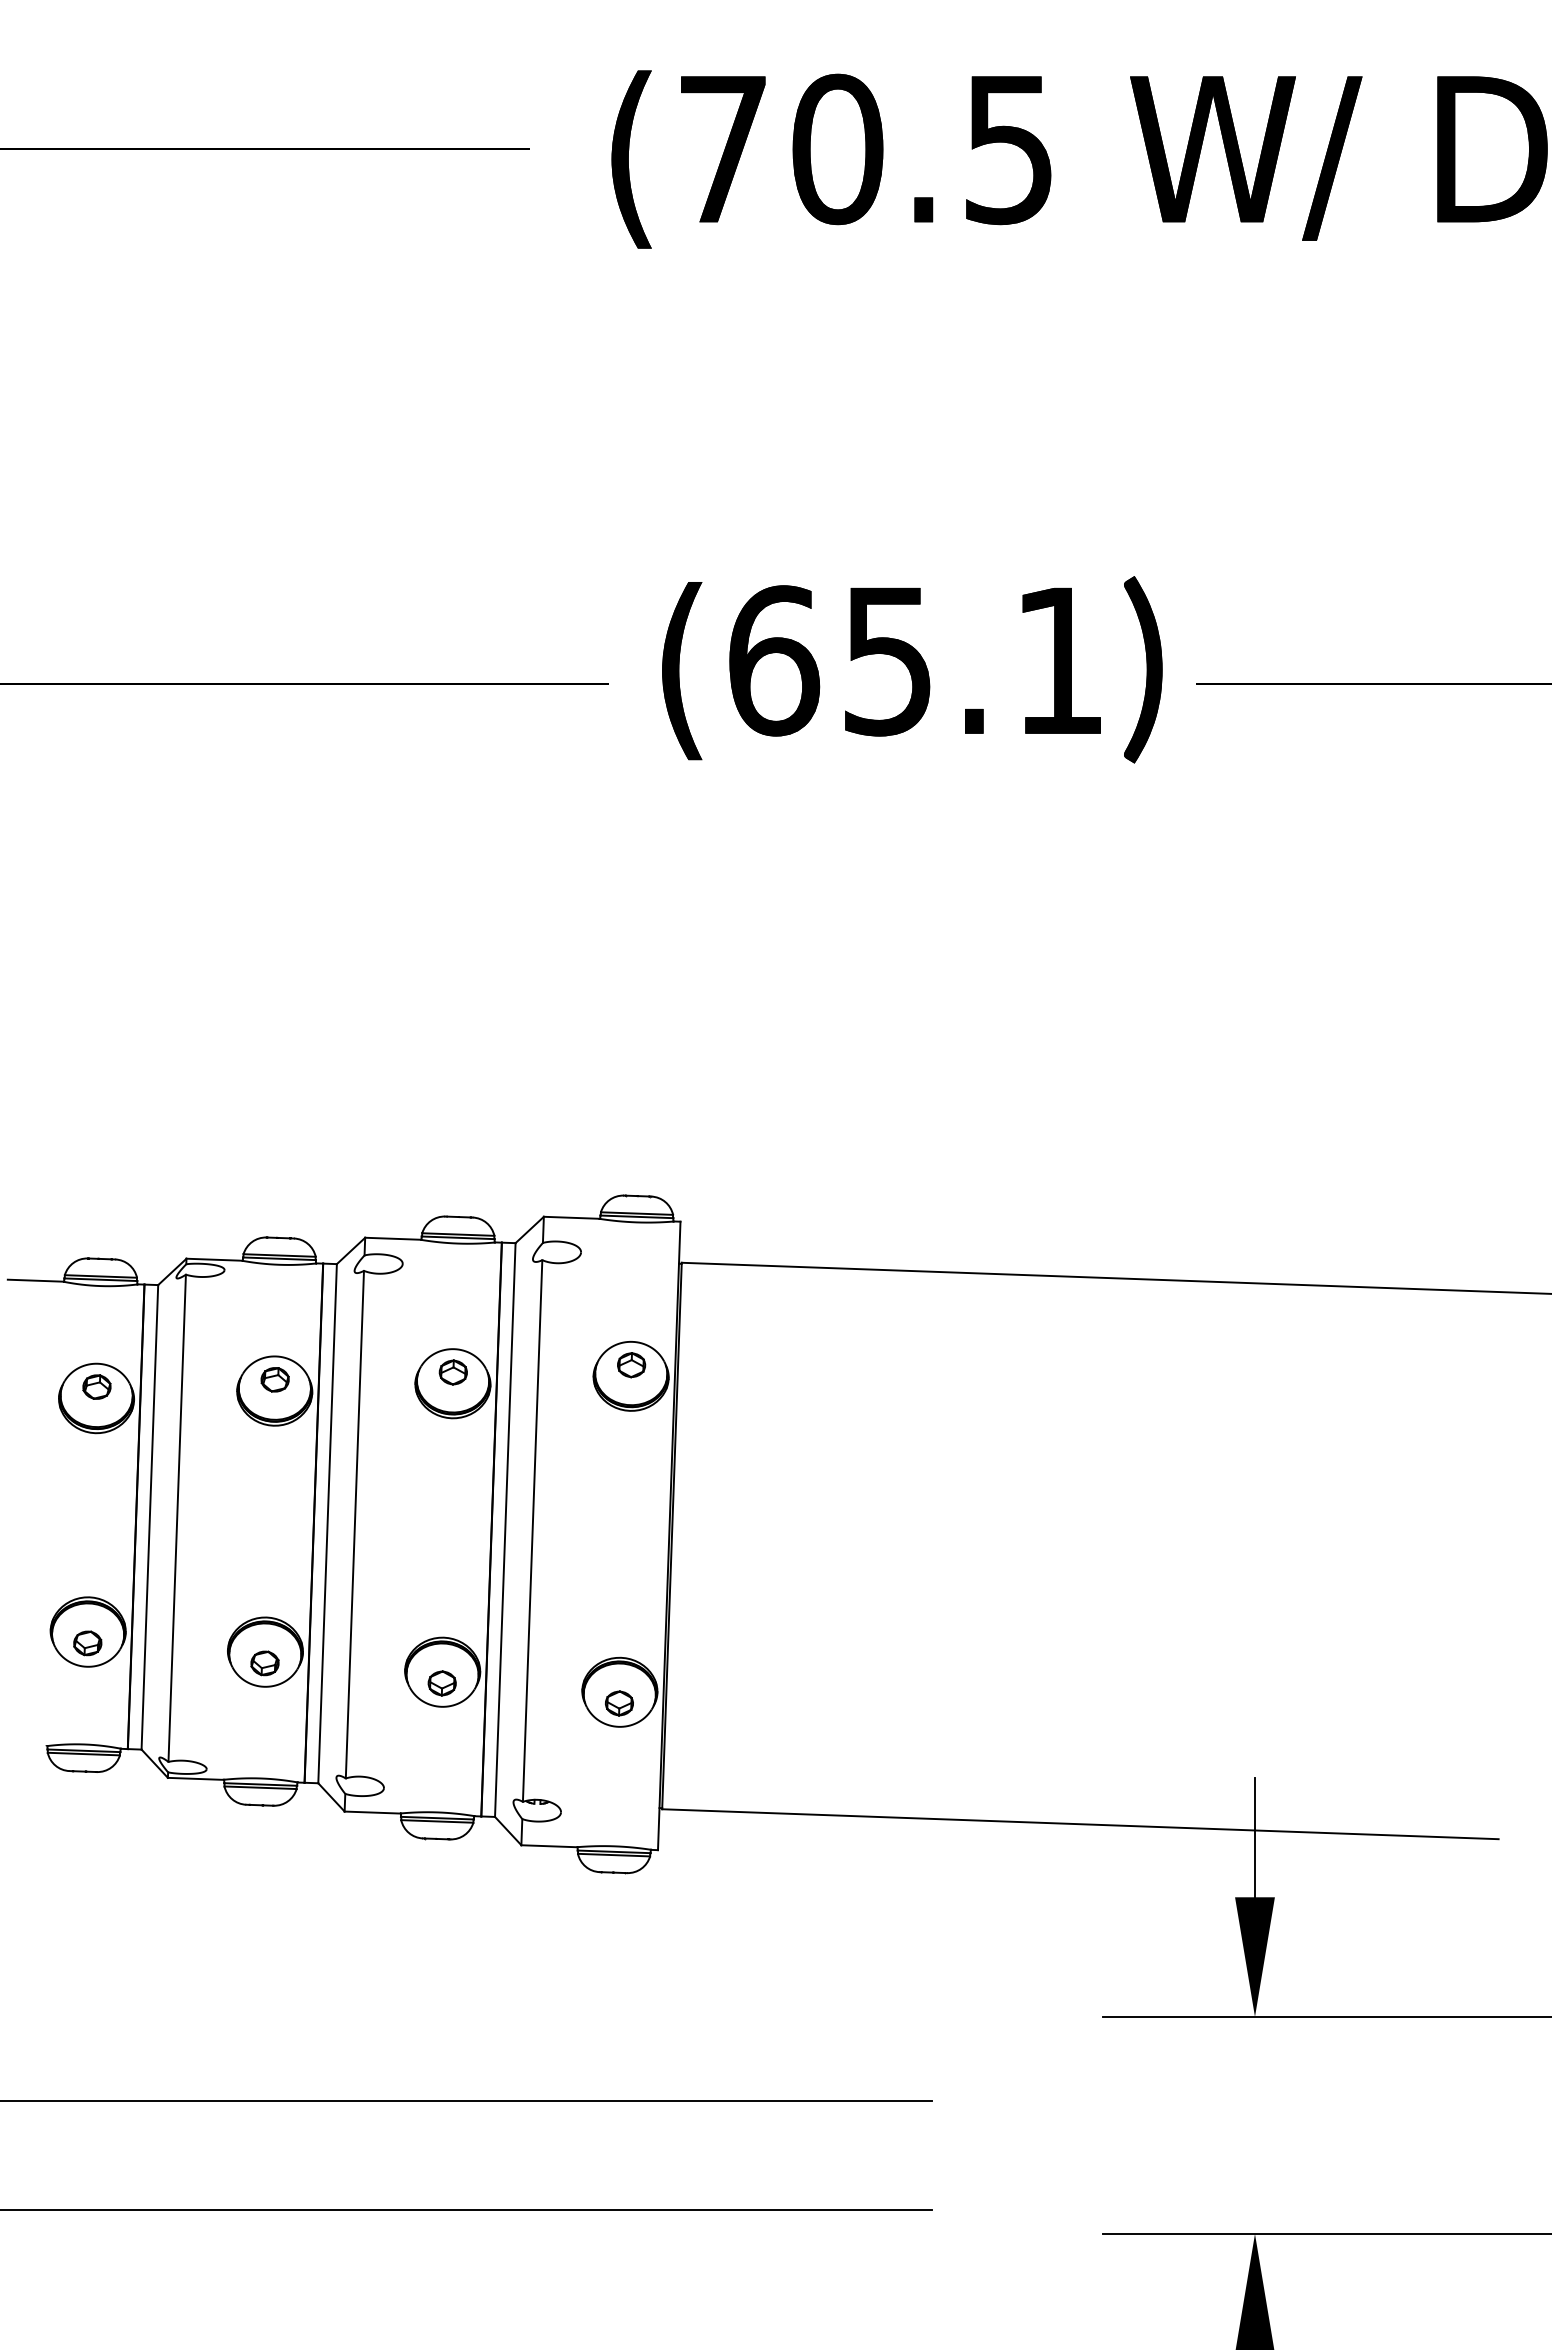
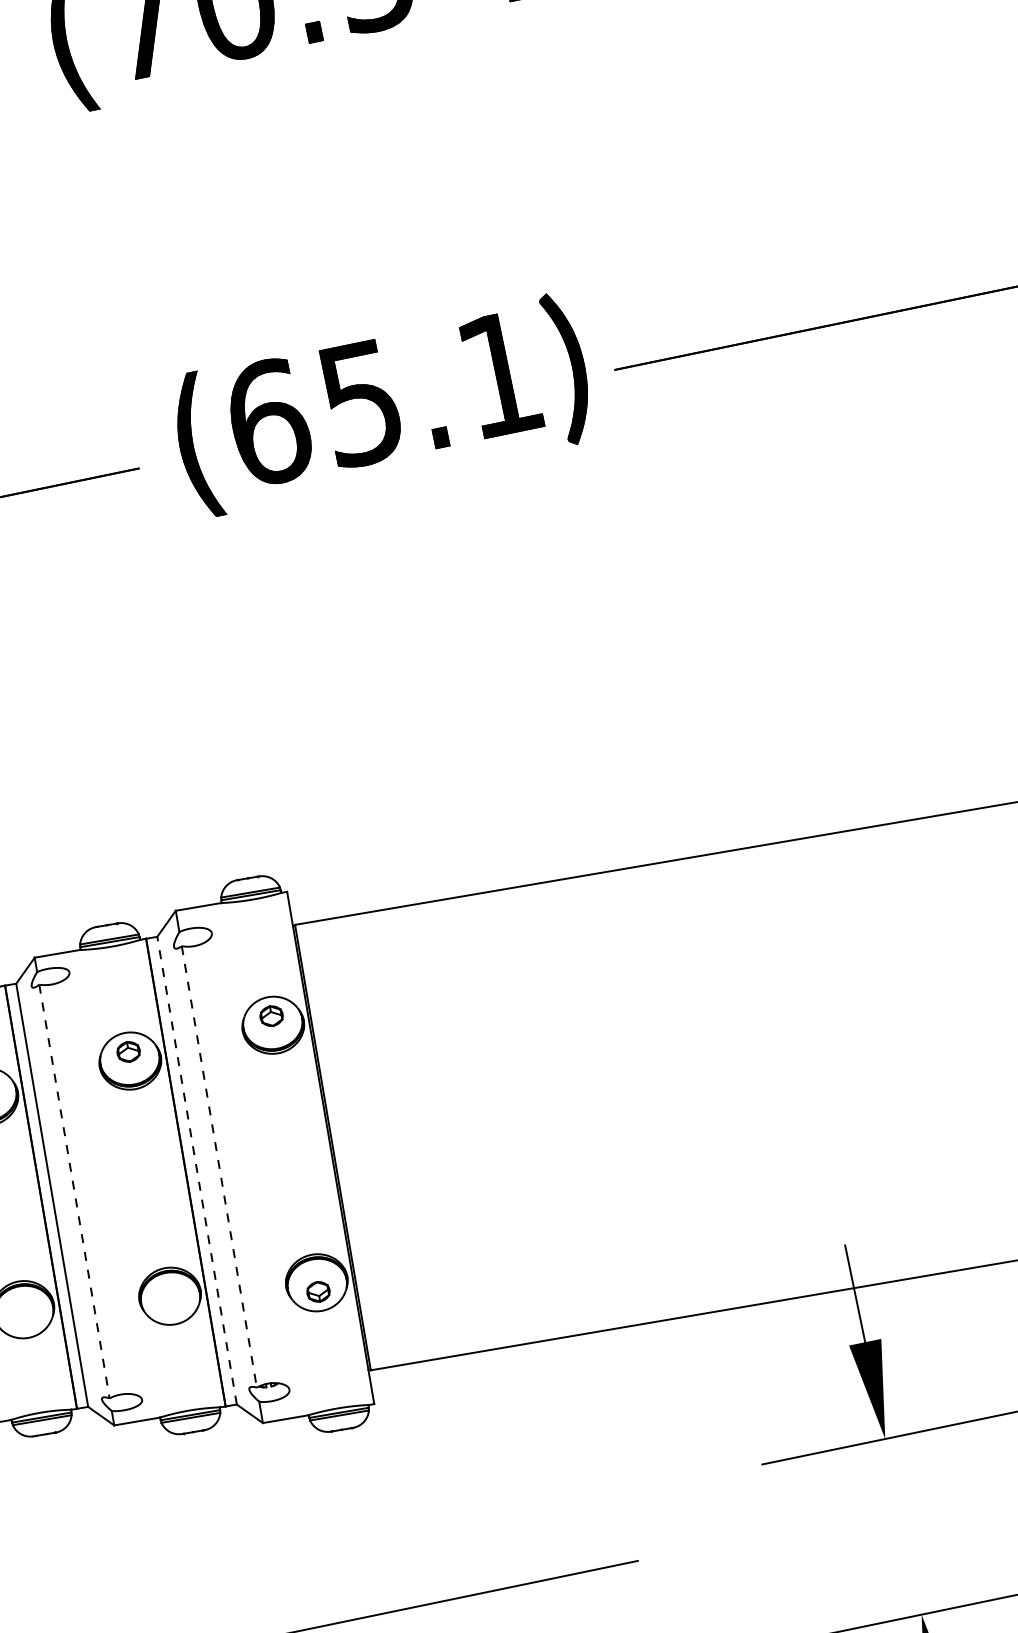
line: (354, 1524) -> (74, 1191), solid -> dashed
line: (505, 1529) -> (197, 1170), solid -> dashed
line: (532, 1531) -> (219, 1167), solid -> dashed
part: (264, 1663) -> (24, 1319), removed
part: (441, 1683) -> (171, 1305), removed

